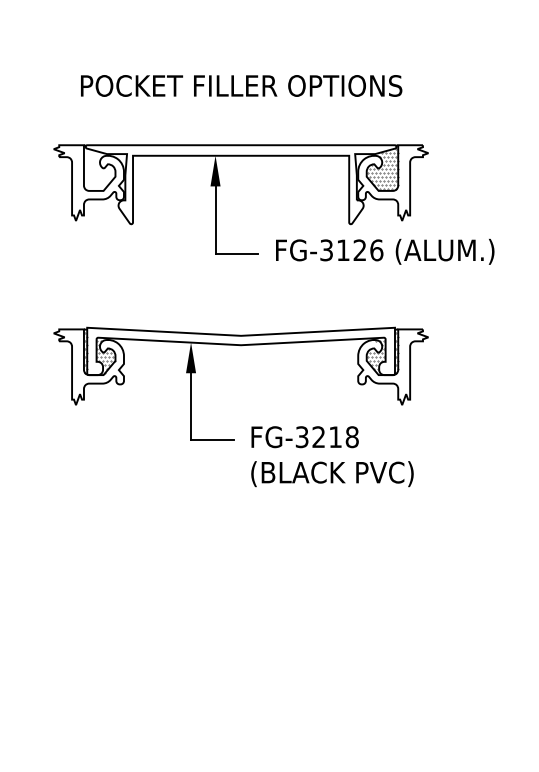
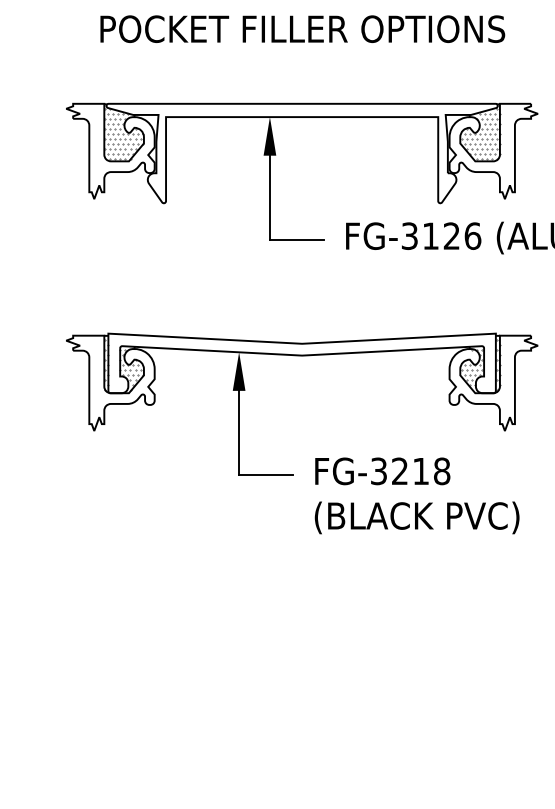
hatch: (99, 169) -> (123, 134), added

